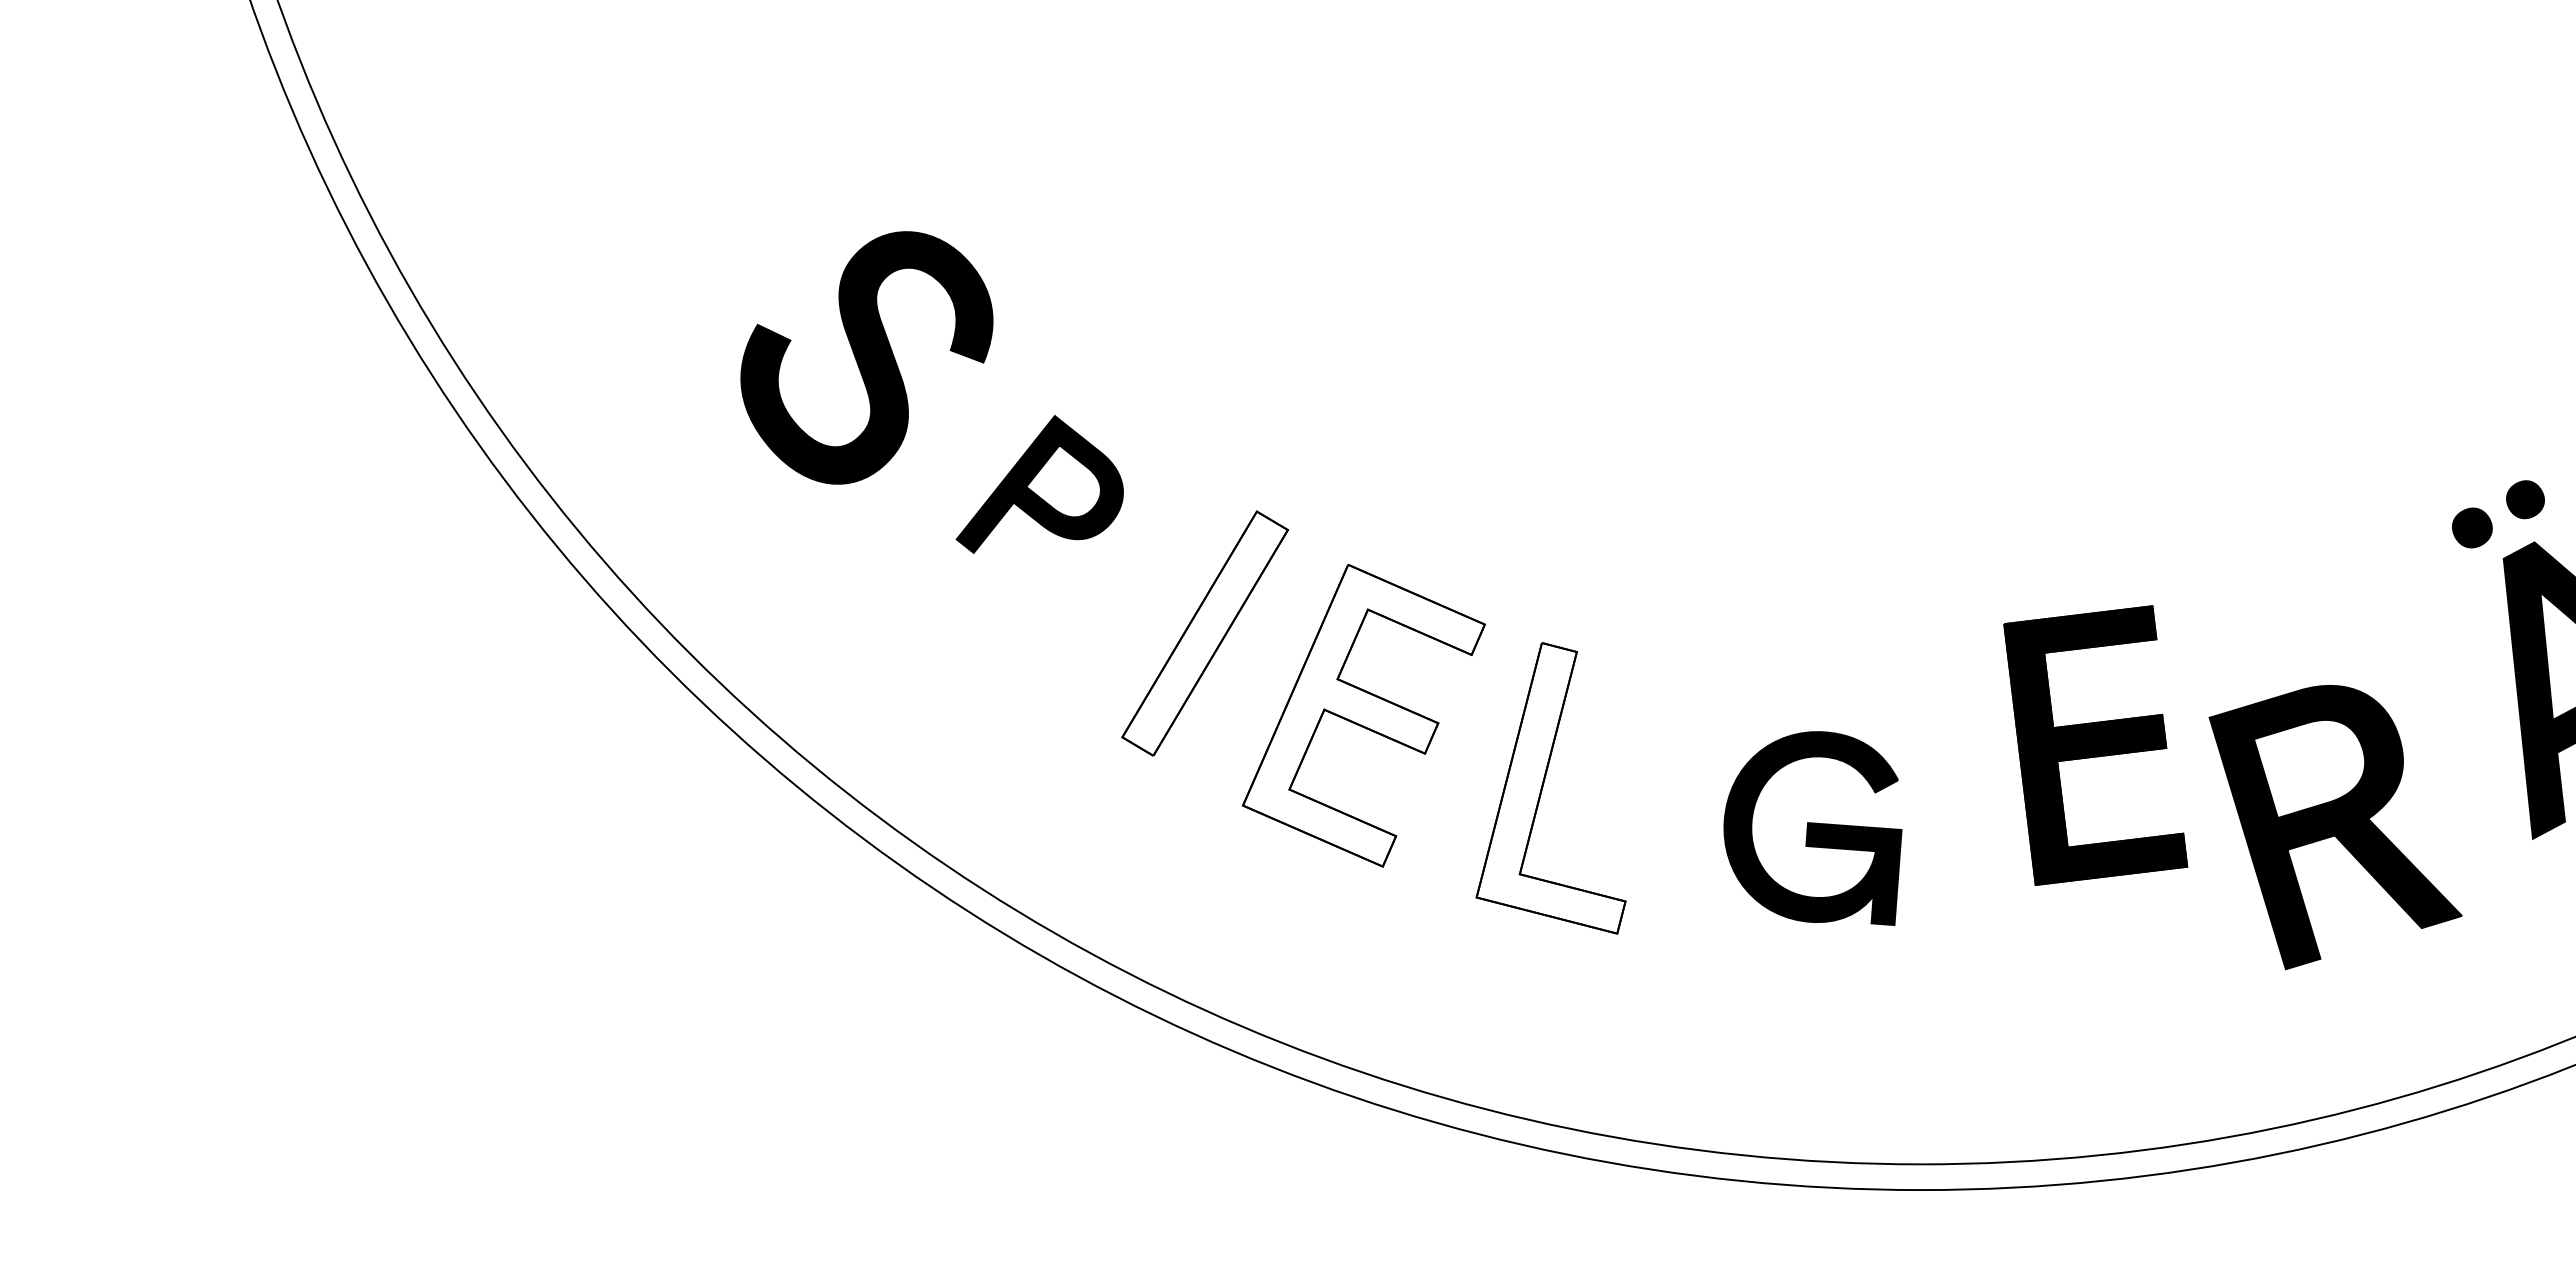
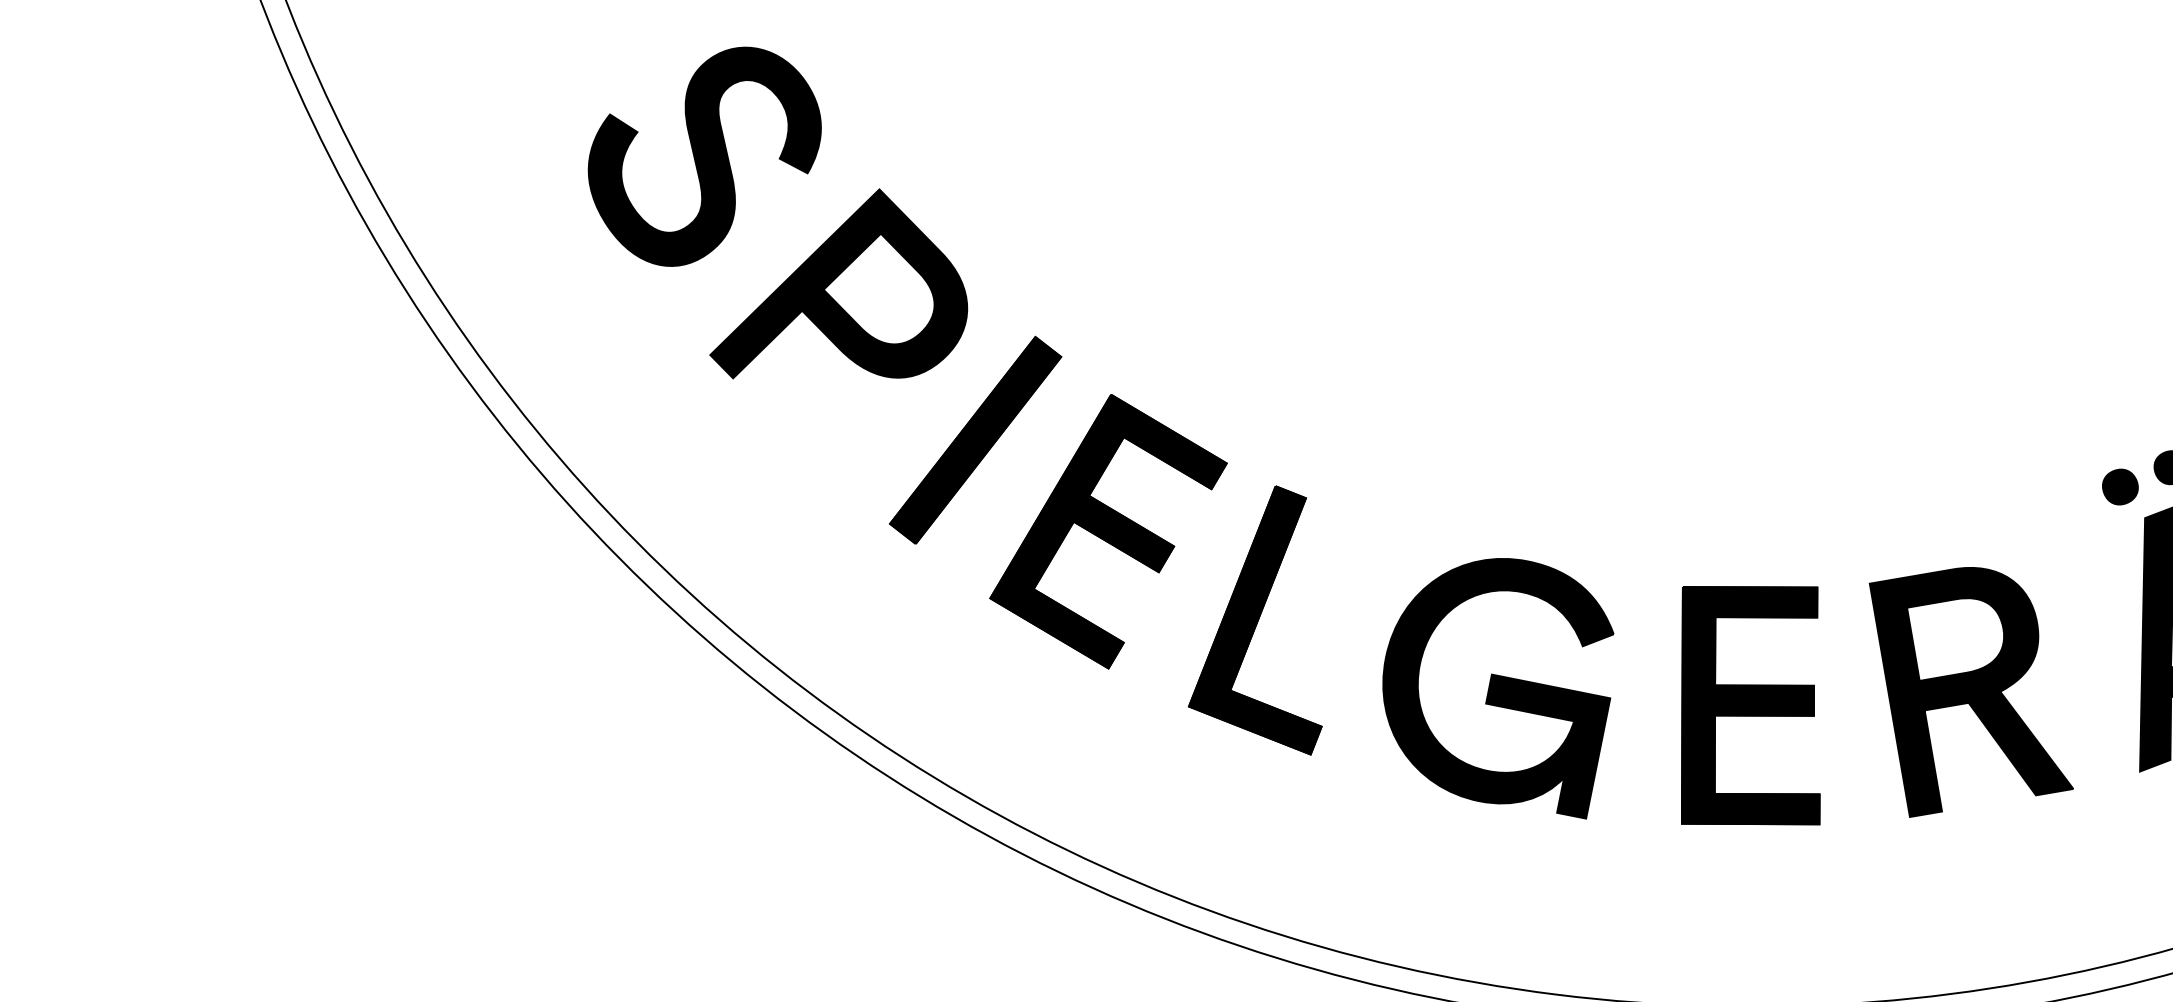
part: (1039, 484) -> (844, 288), size x1.67
fill: (1204, 633) -> (975, 440), added
fill: (1363, 715) -> (1108, 531), added
part: (2095, 745) -> (1750, 705), moved
fill: (1550, 787) -> (1267, 616), added
part: (2335, 827) -> (1970, 695), moved
part: (1812, 828) -> (1496, 682), size x1.43

